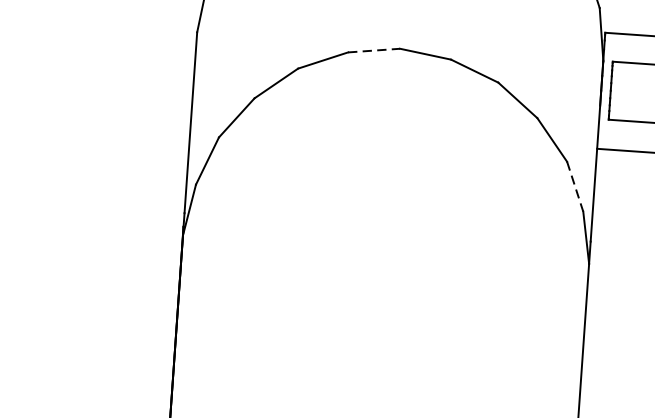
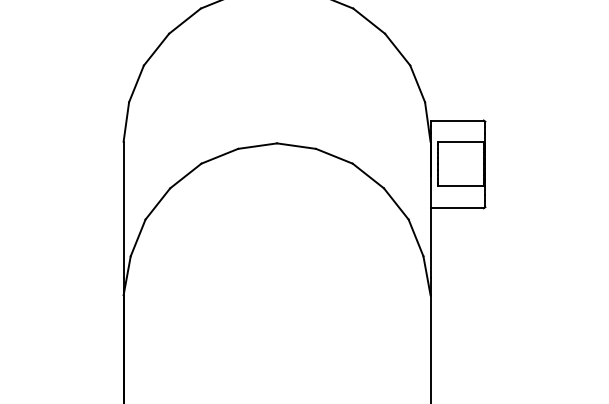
line: (373, 51) -> (257, 146), dashed -> solid
line: (575, 186) -> (416, 237), dashed -> solid

